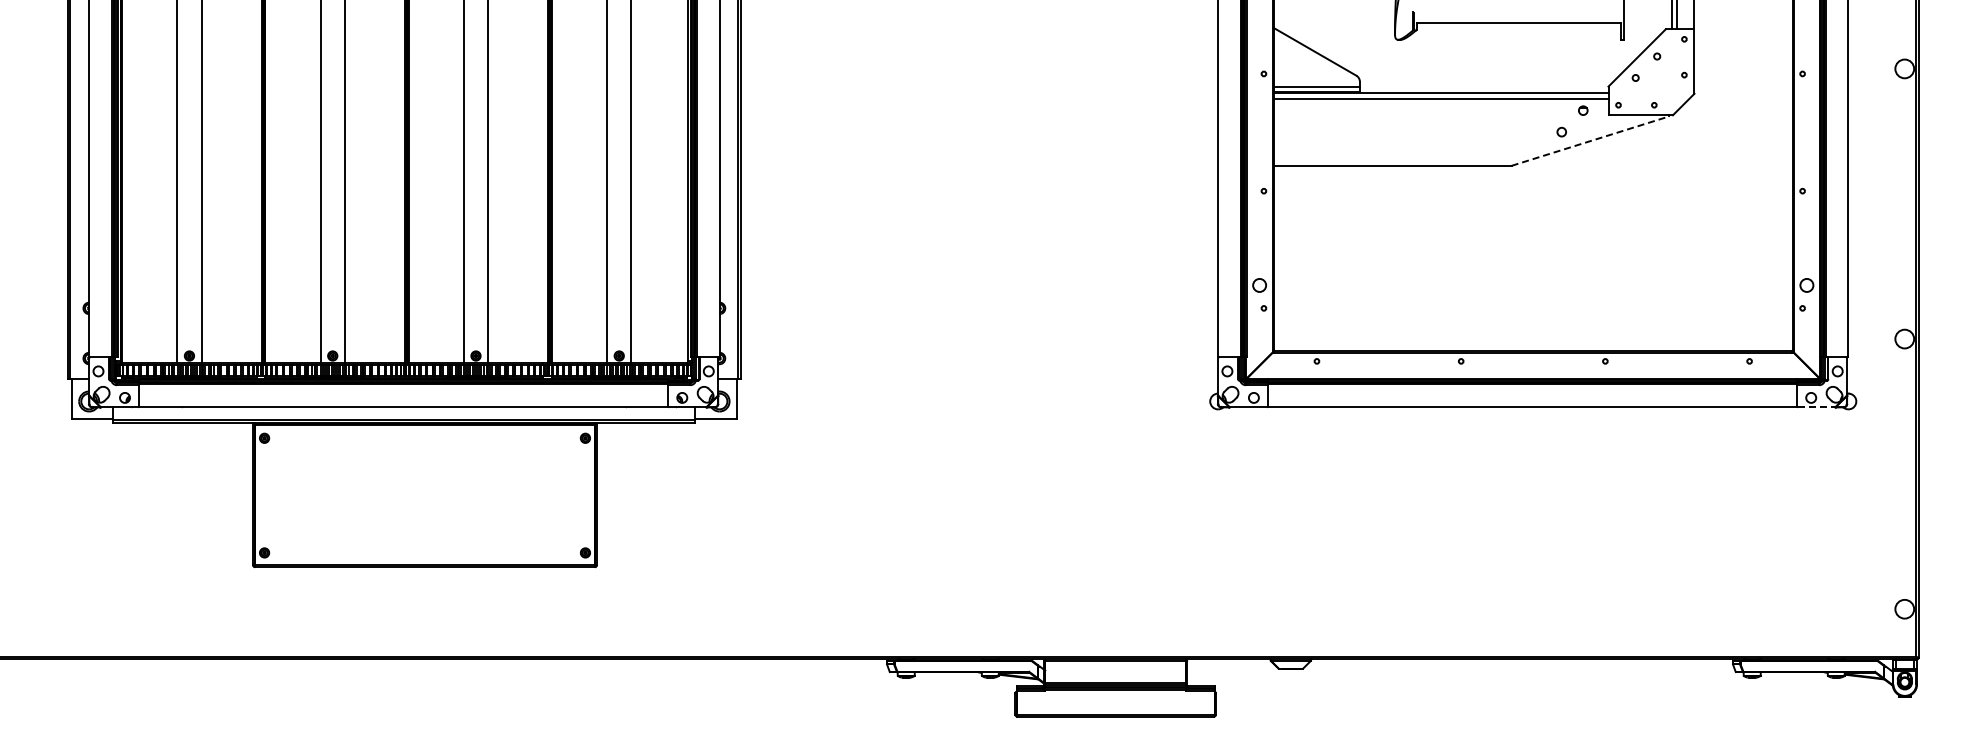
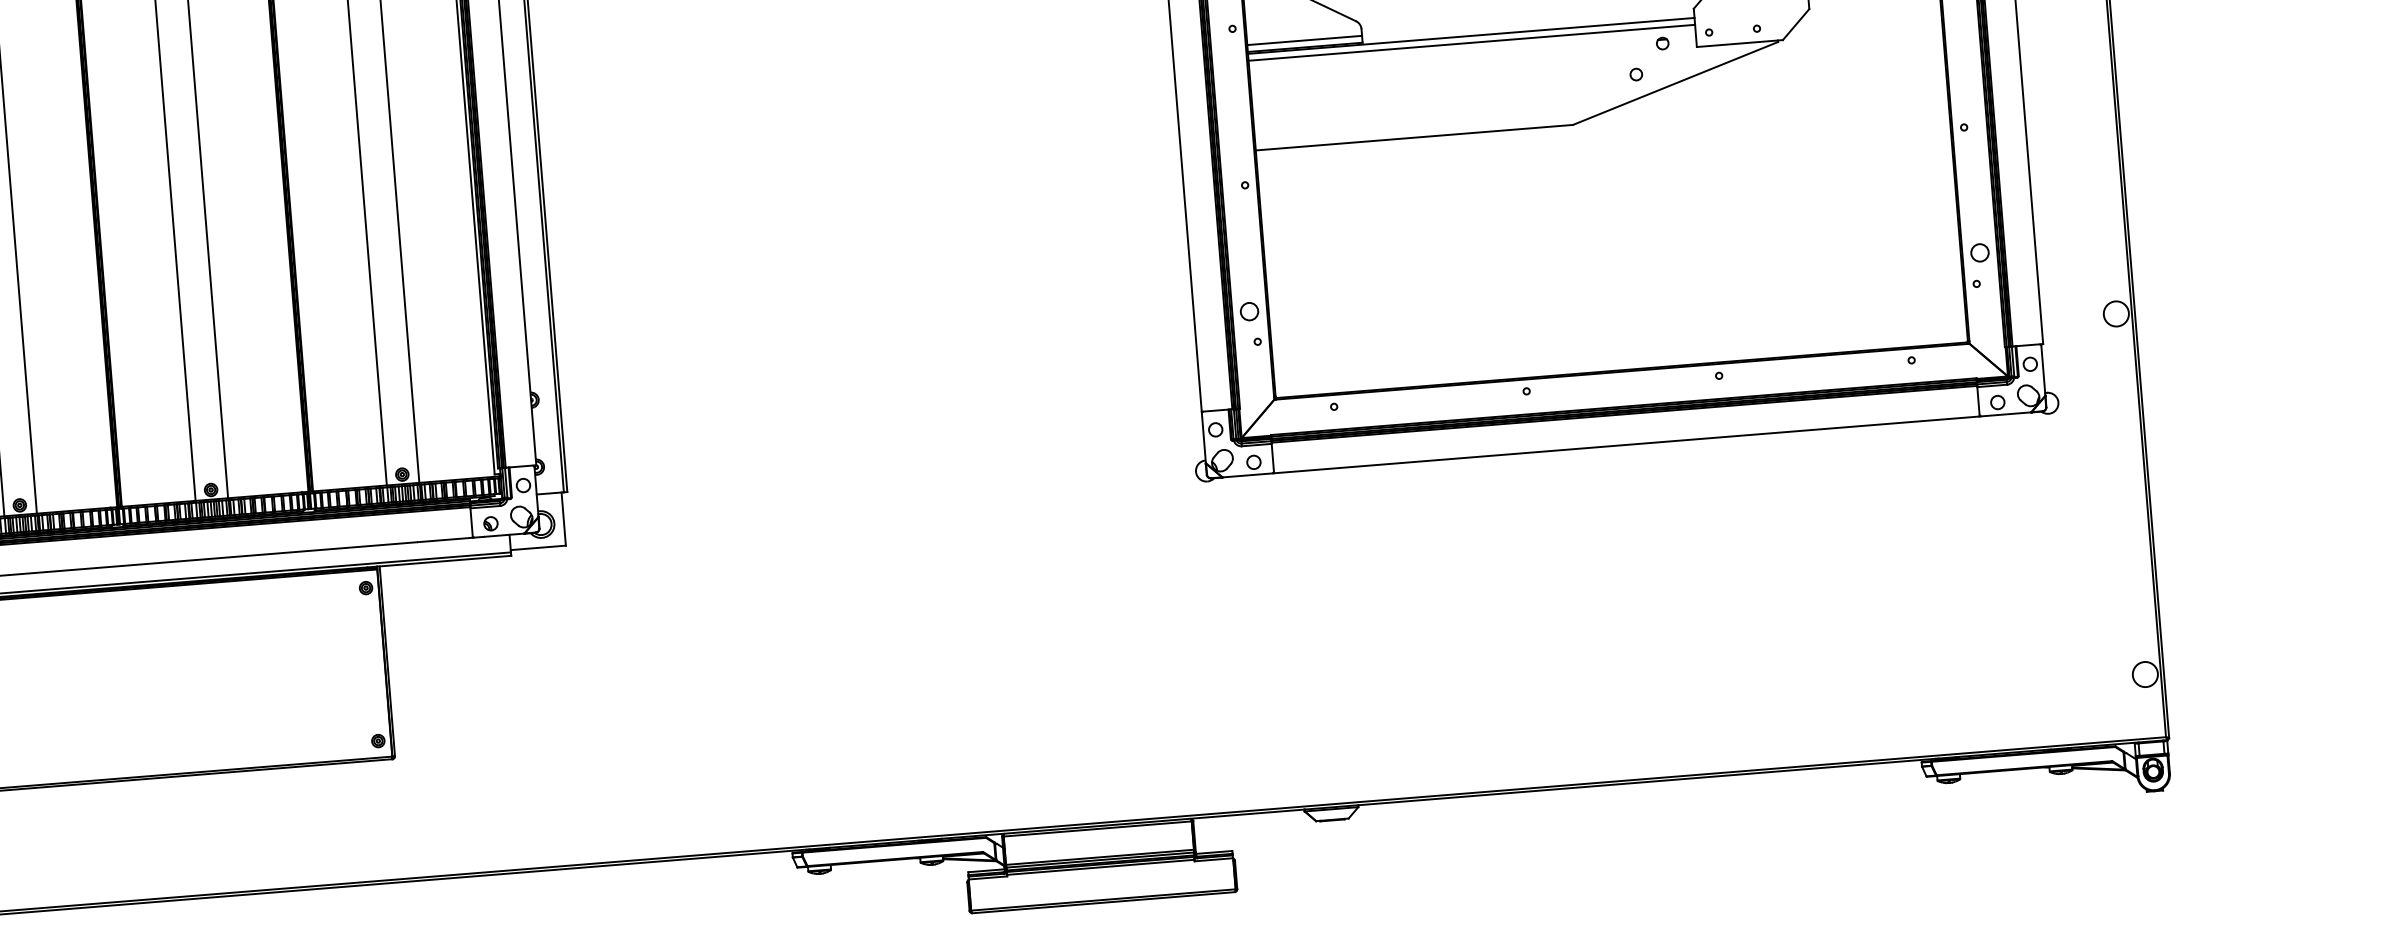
line: (1590, 141) -> (1675, 83), dashed -> solid
line: (1816, 407) -> (2005, 414), dashed -> solid

